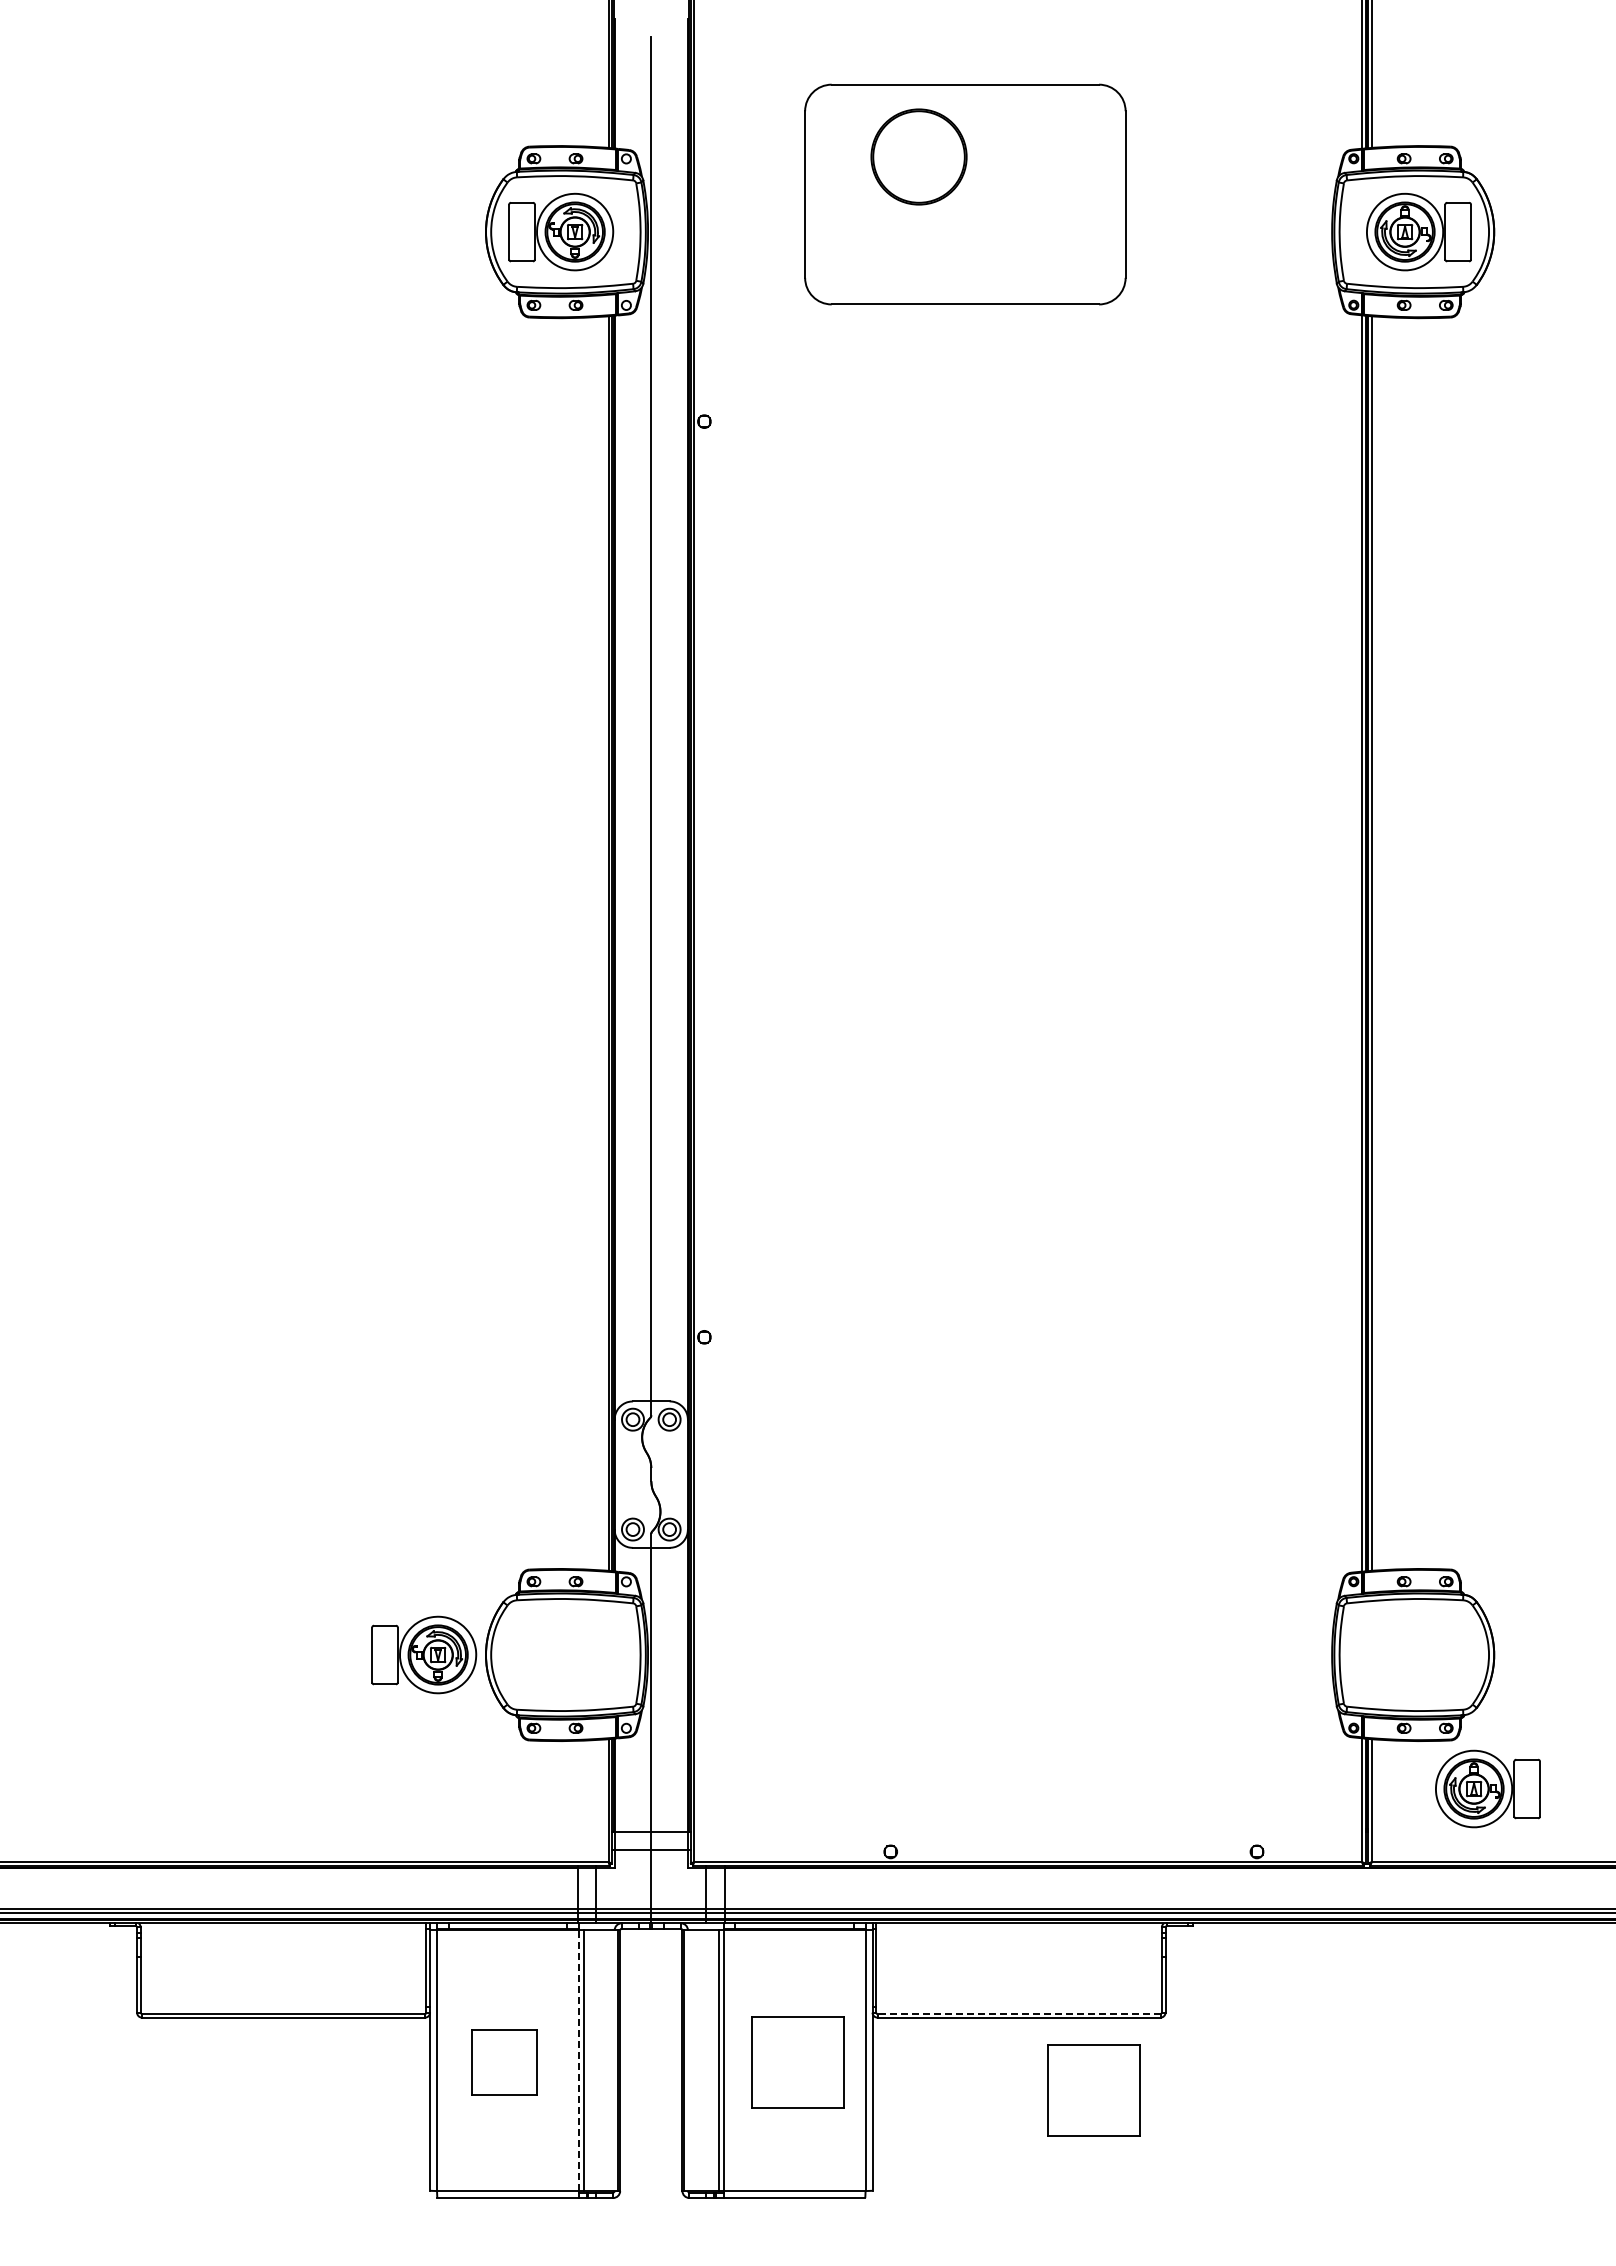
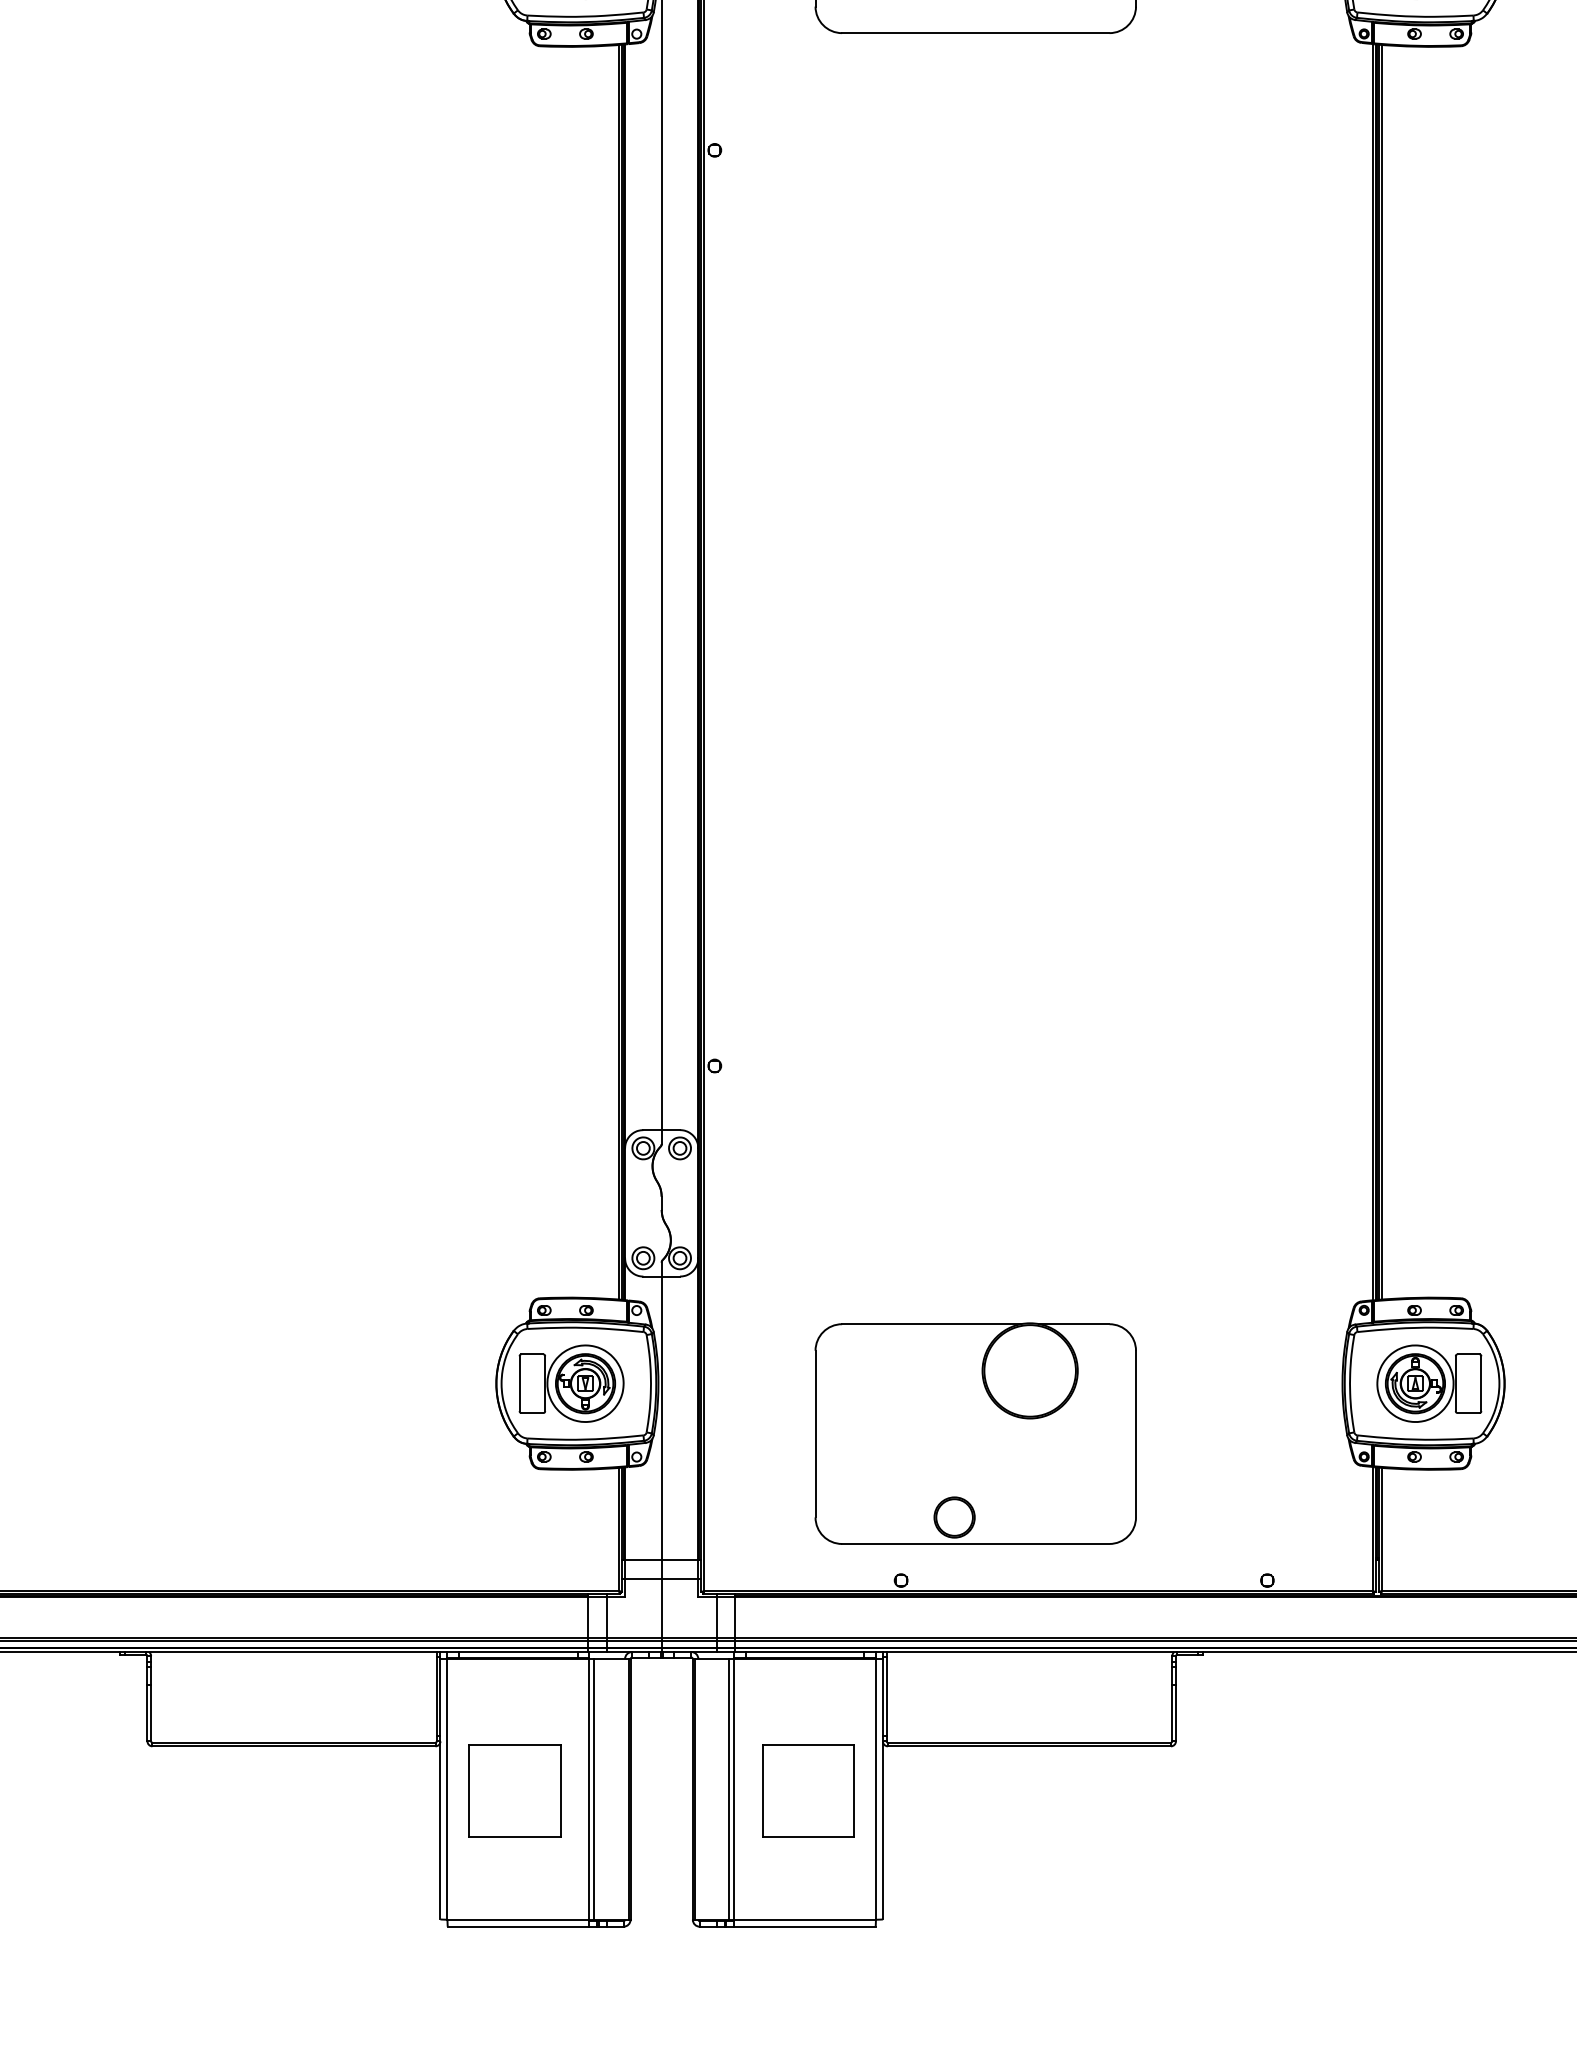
part: (424, 1654) -> (571, 1383), moved
part: (965, 1704) -> (975, 1433), added
part: (1487, 1788) -> (1428, 1383), moved
line: (1019, 2013) -> (1029, 1742), dashed -> solid
line: (578, 2060) -> (588, 1789), dashed -> solid
part: (504, 2062) -> (514, 1791), size x1.43
part: (1093, 2090) -> (1103, 1819), removed

